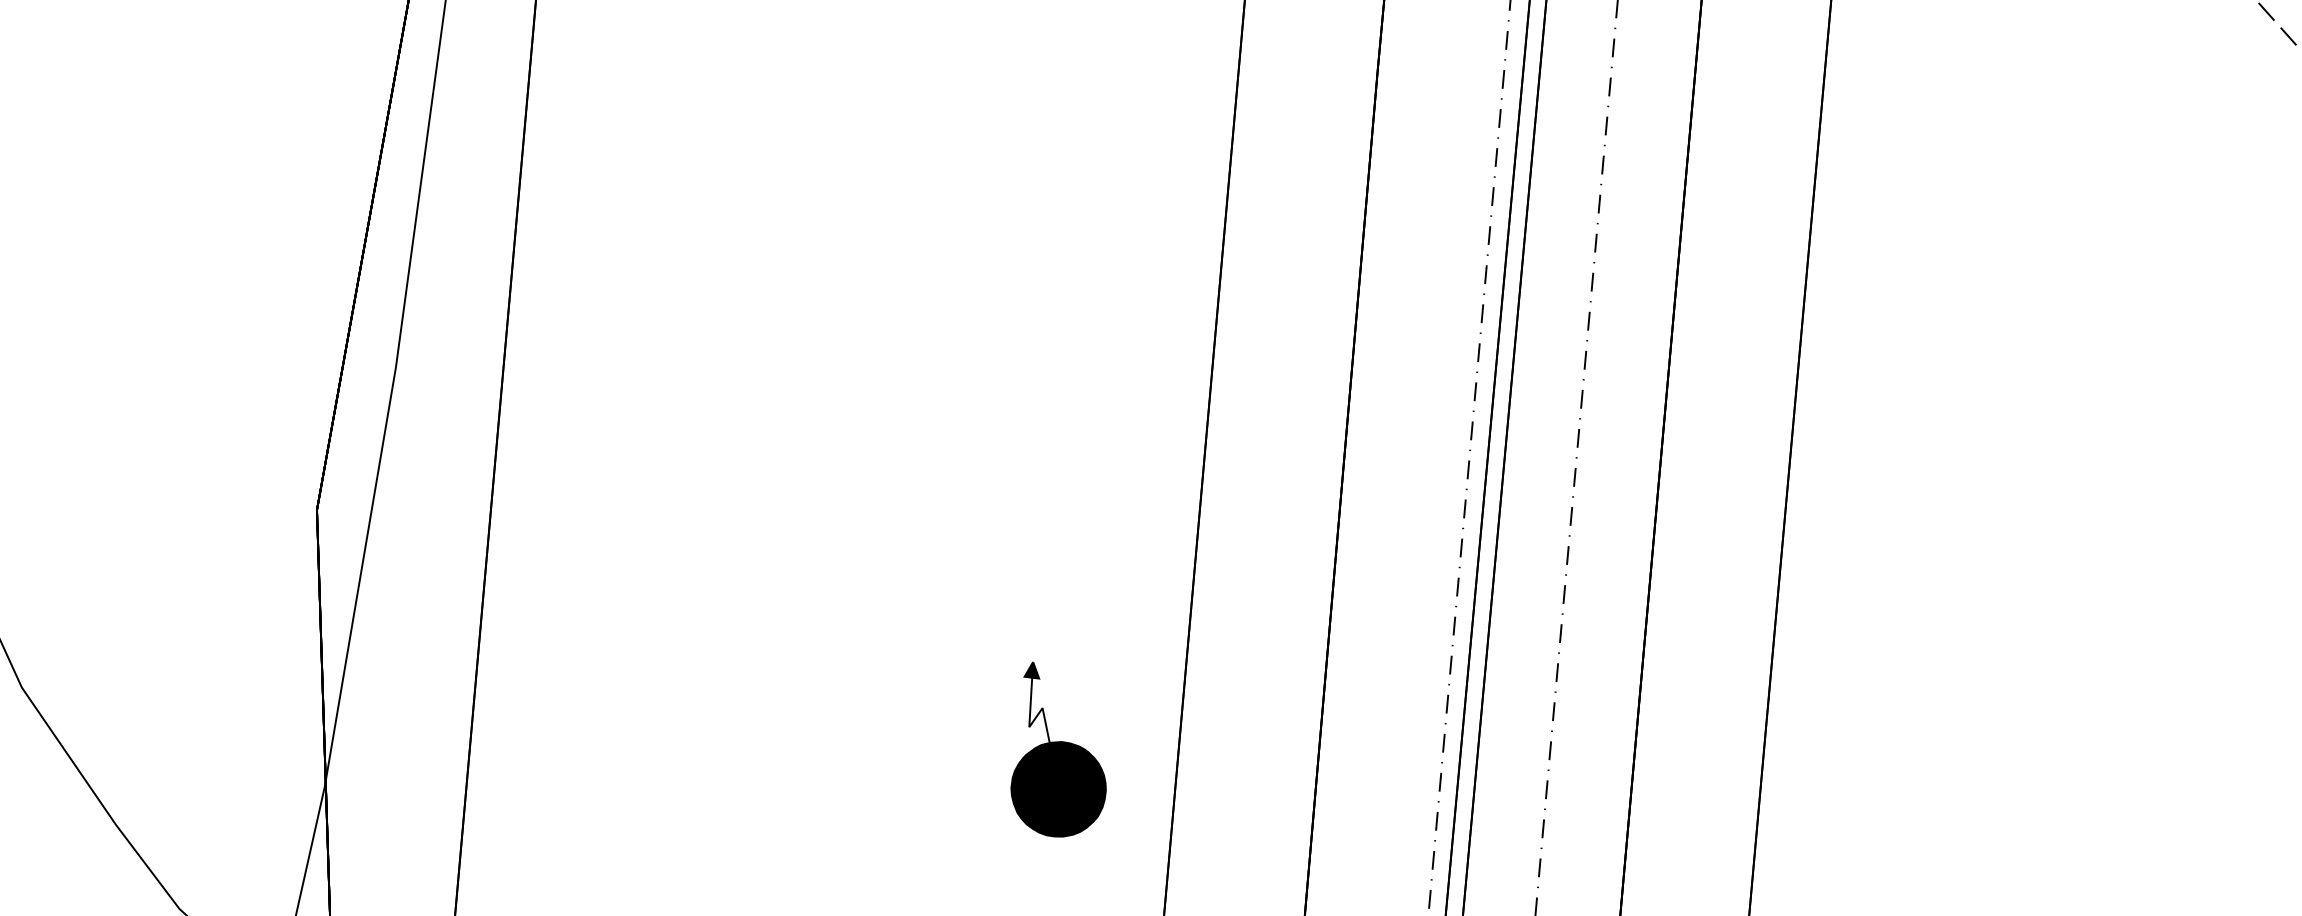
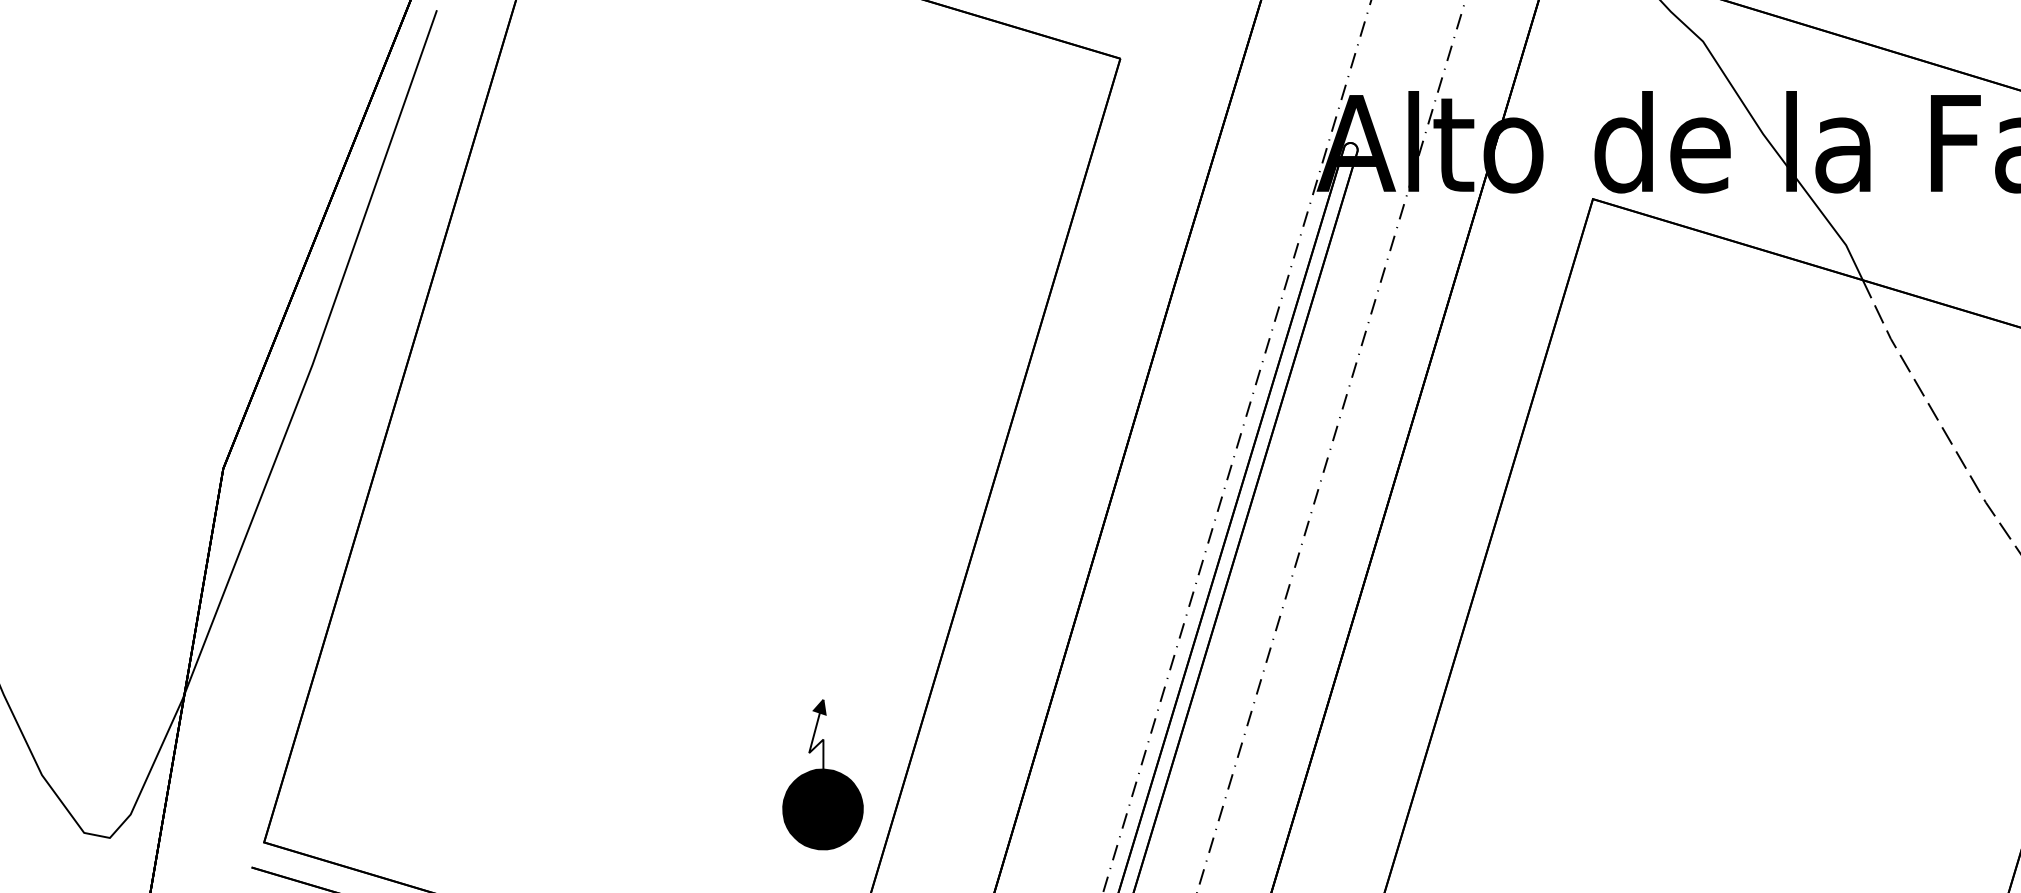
part: (1049, 748) -> (822, 774), moved

